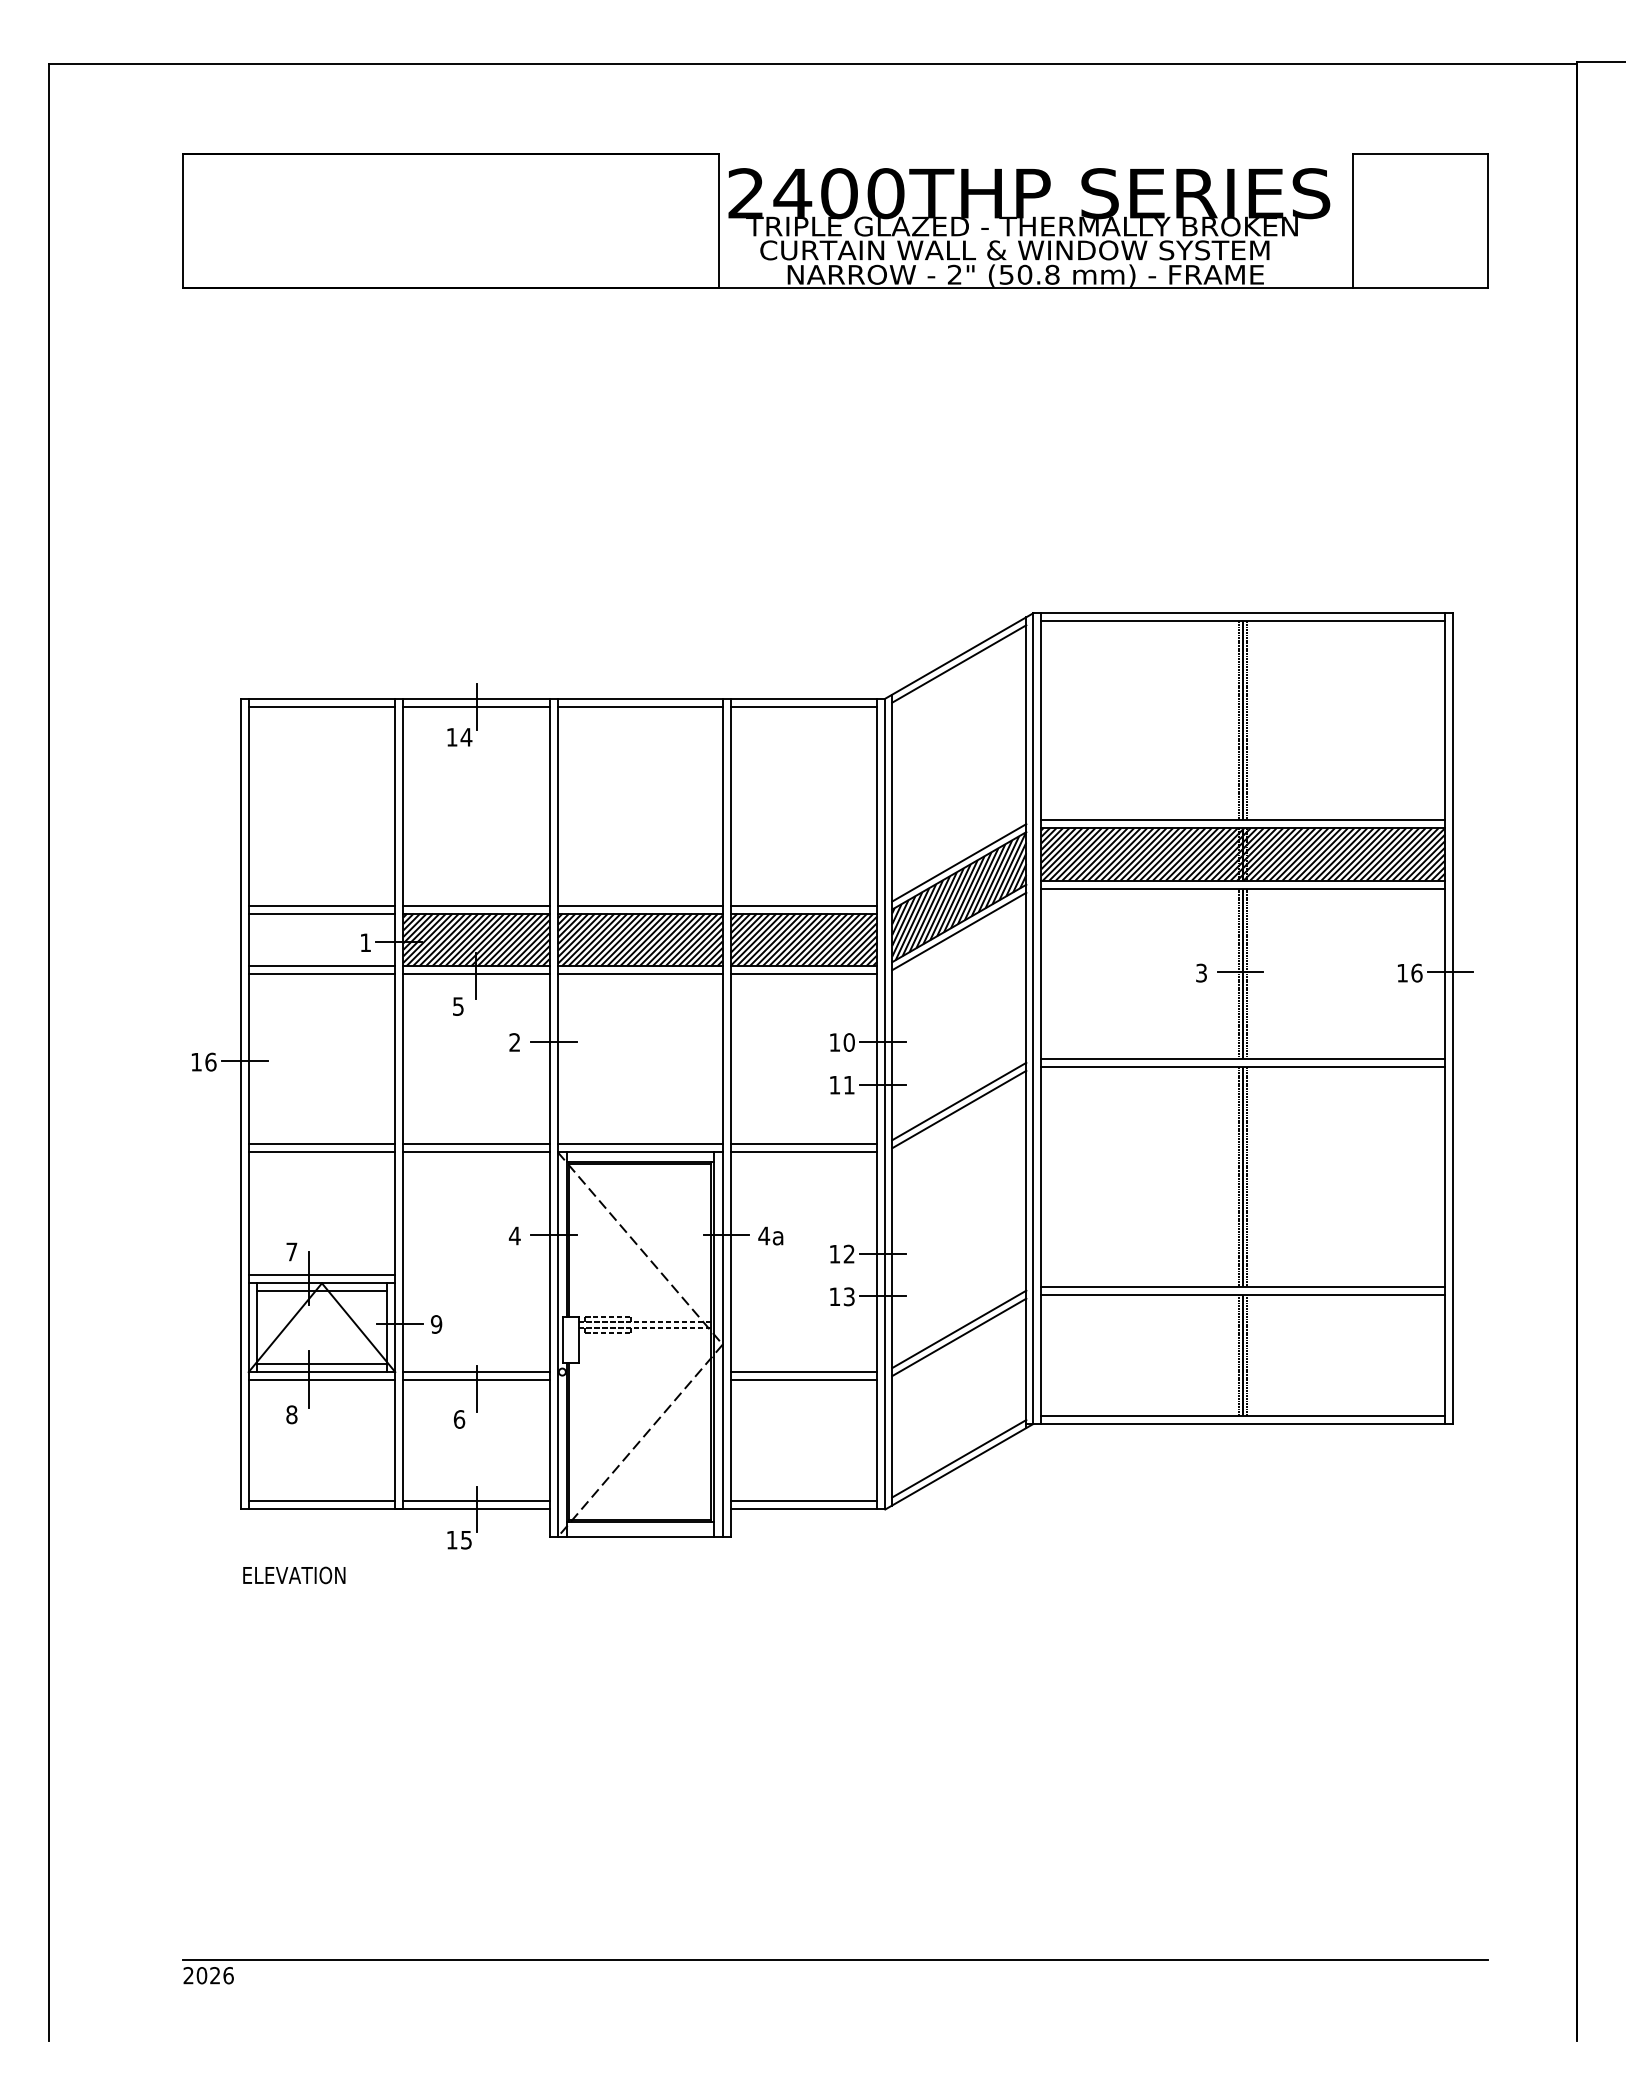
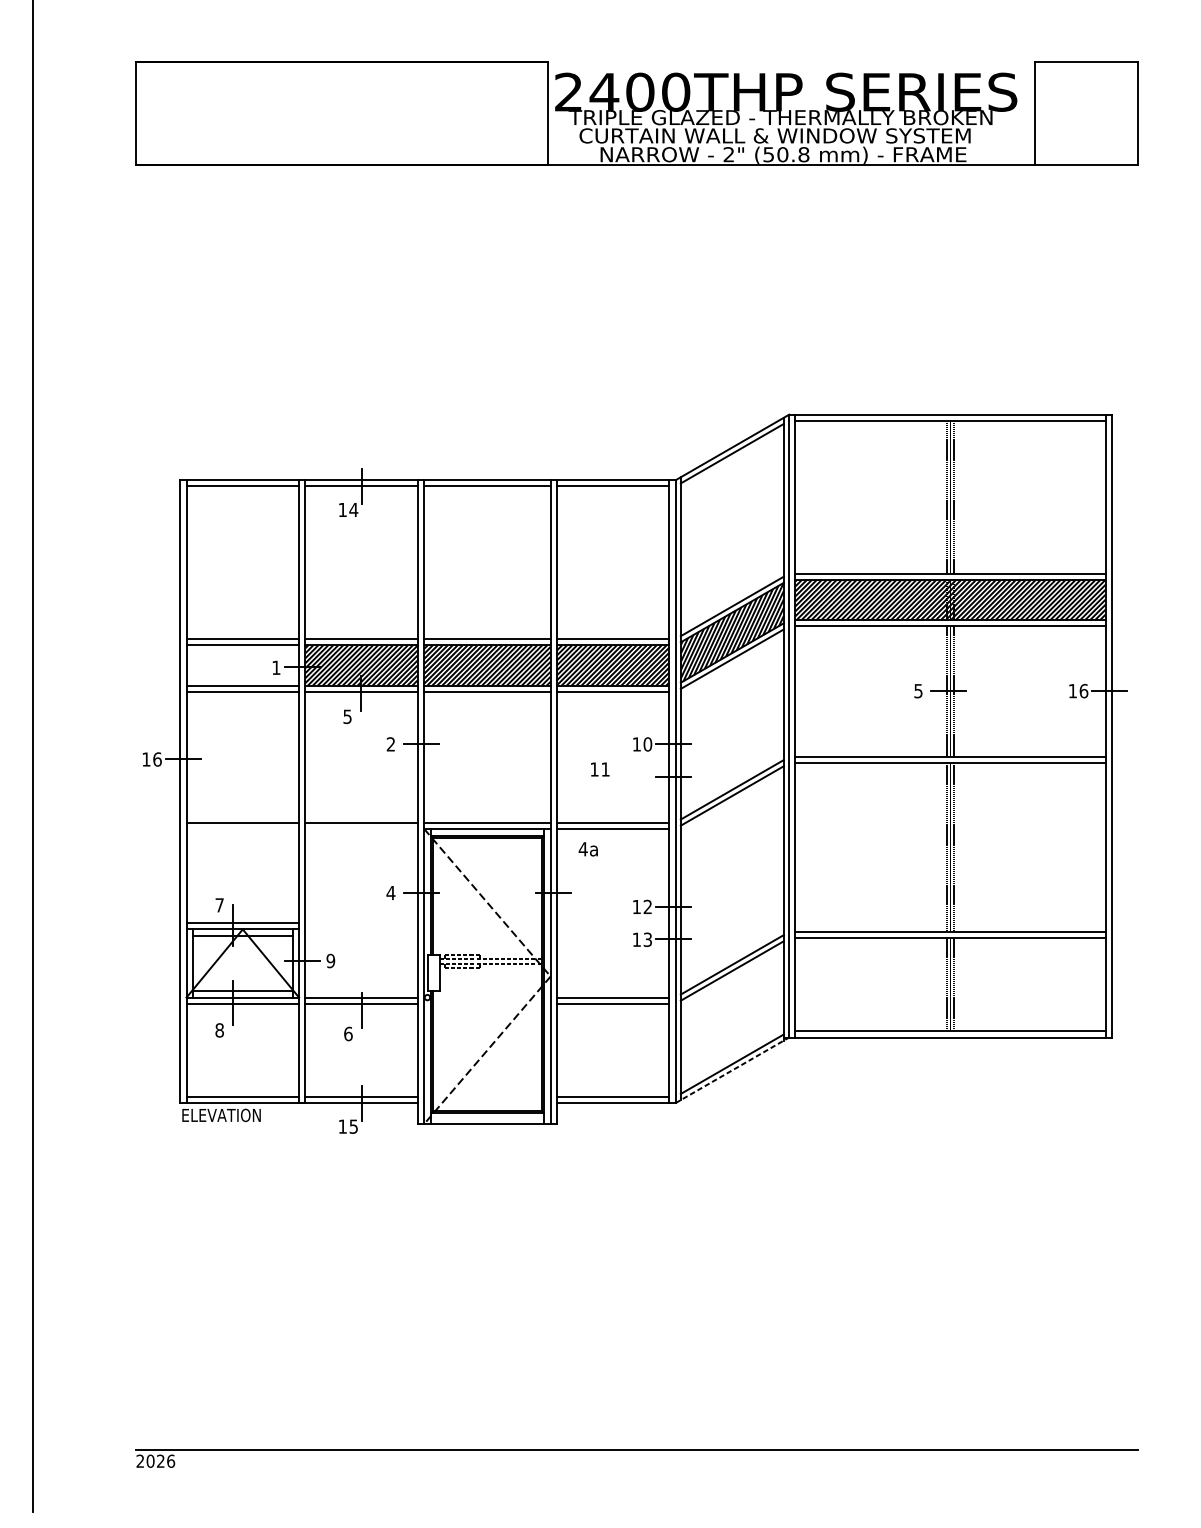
text: (1201, 972) -> (918, 690), 3 -> 5
text: (842, 1085) -> (600, 769), moved
line: (321, 1152) -> (242, 828), removed
line: (476, 1152) -> (361, 828), removed
text: (770, 1235) -> (588, 848), moved
line: (959, 1466) -> (732, 1070), solid -> dashed
text: (294, 1575) -> (221, 1115), moved

